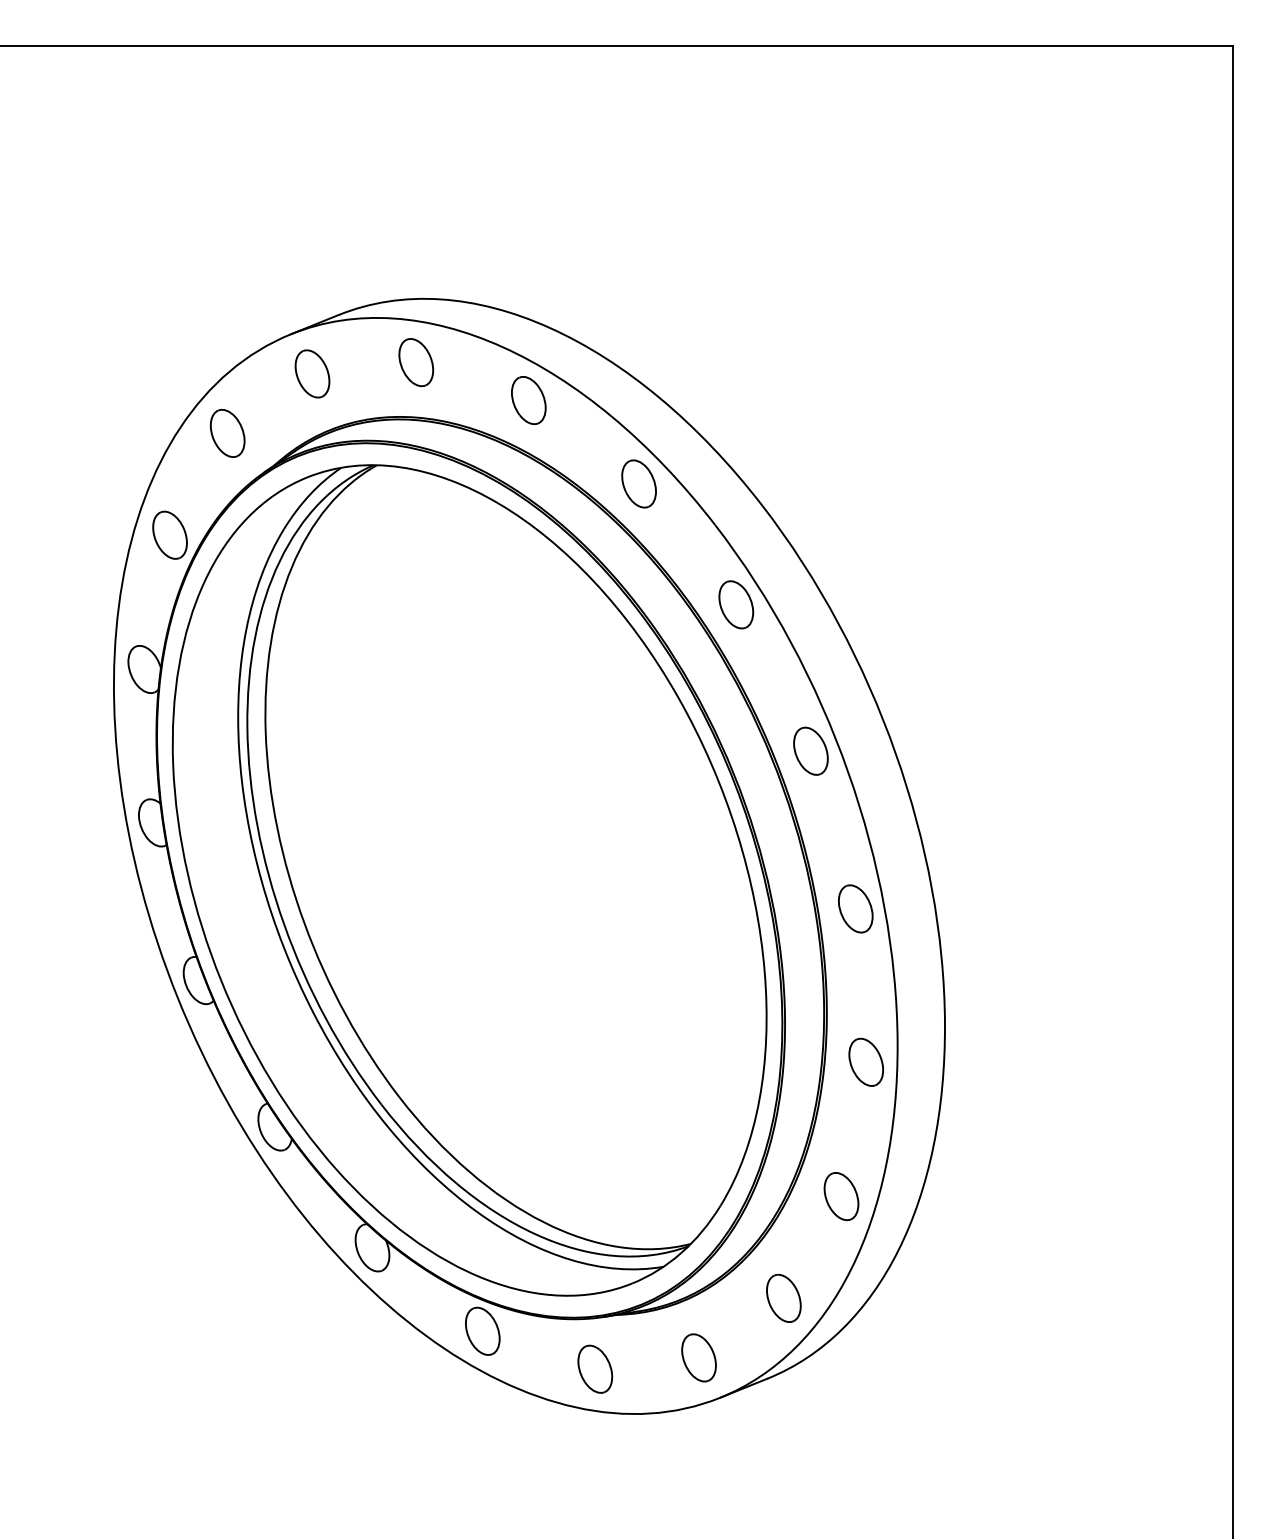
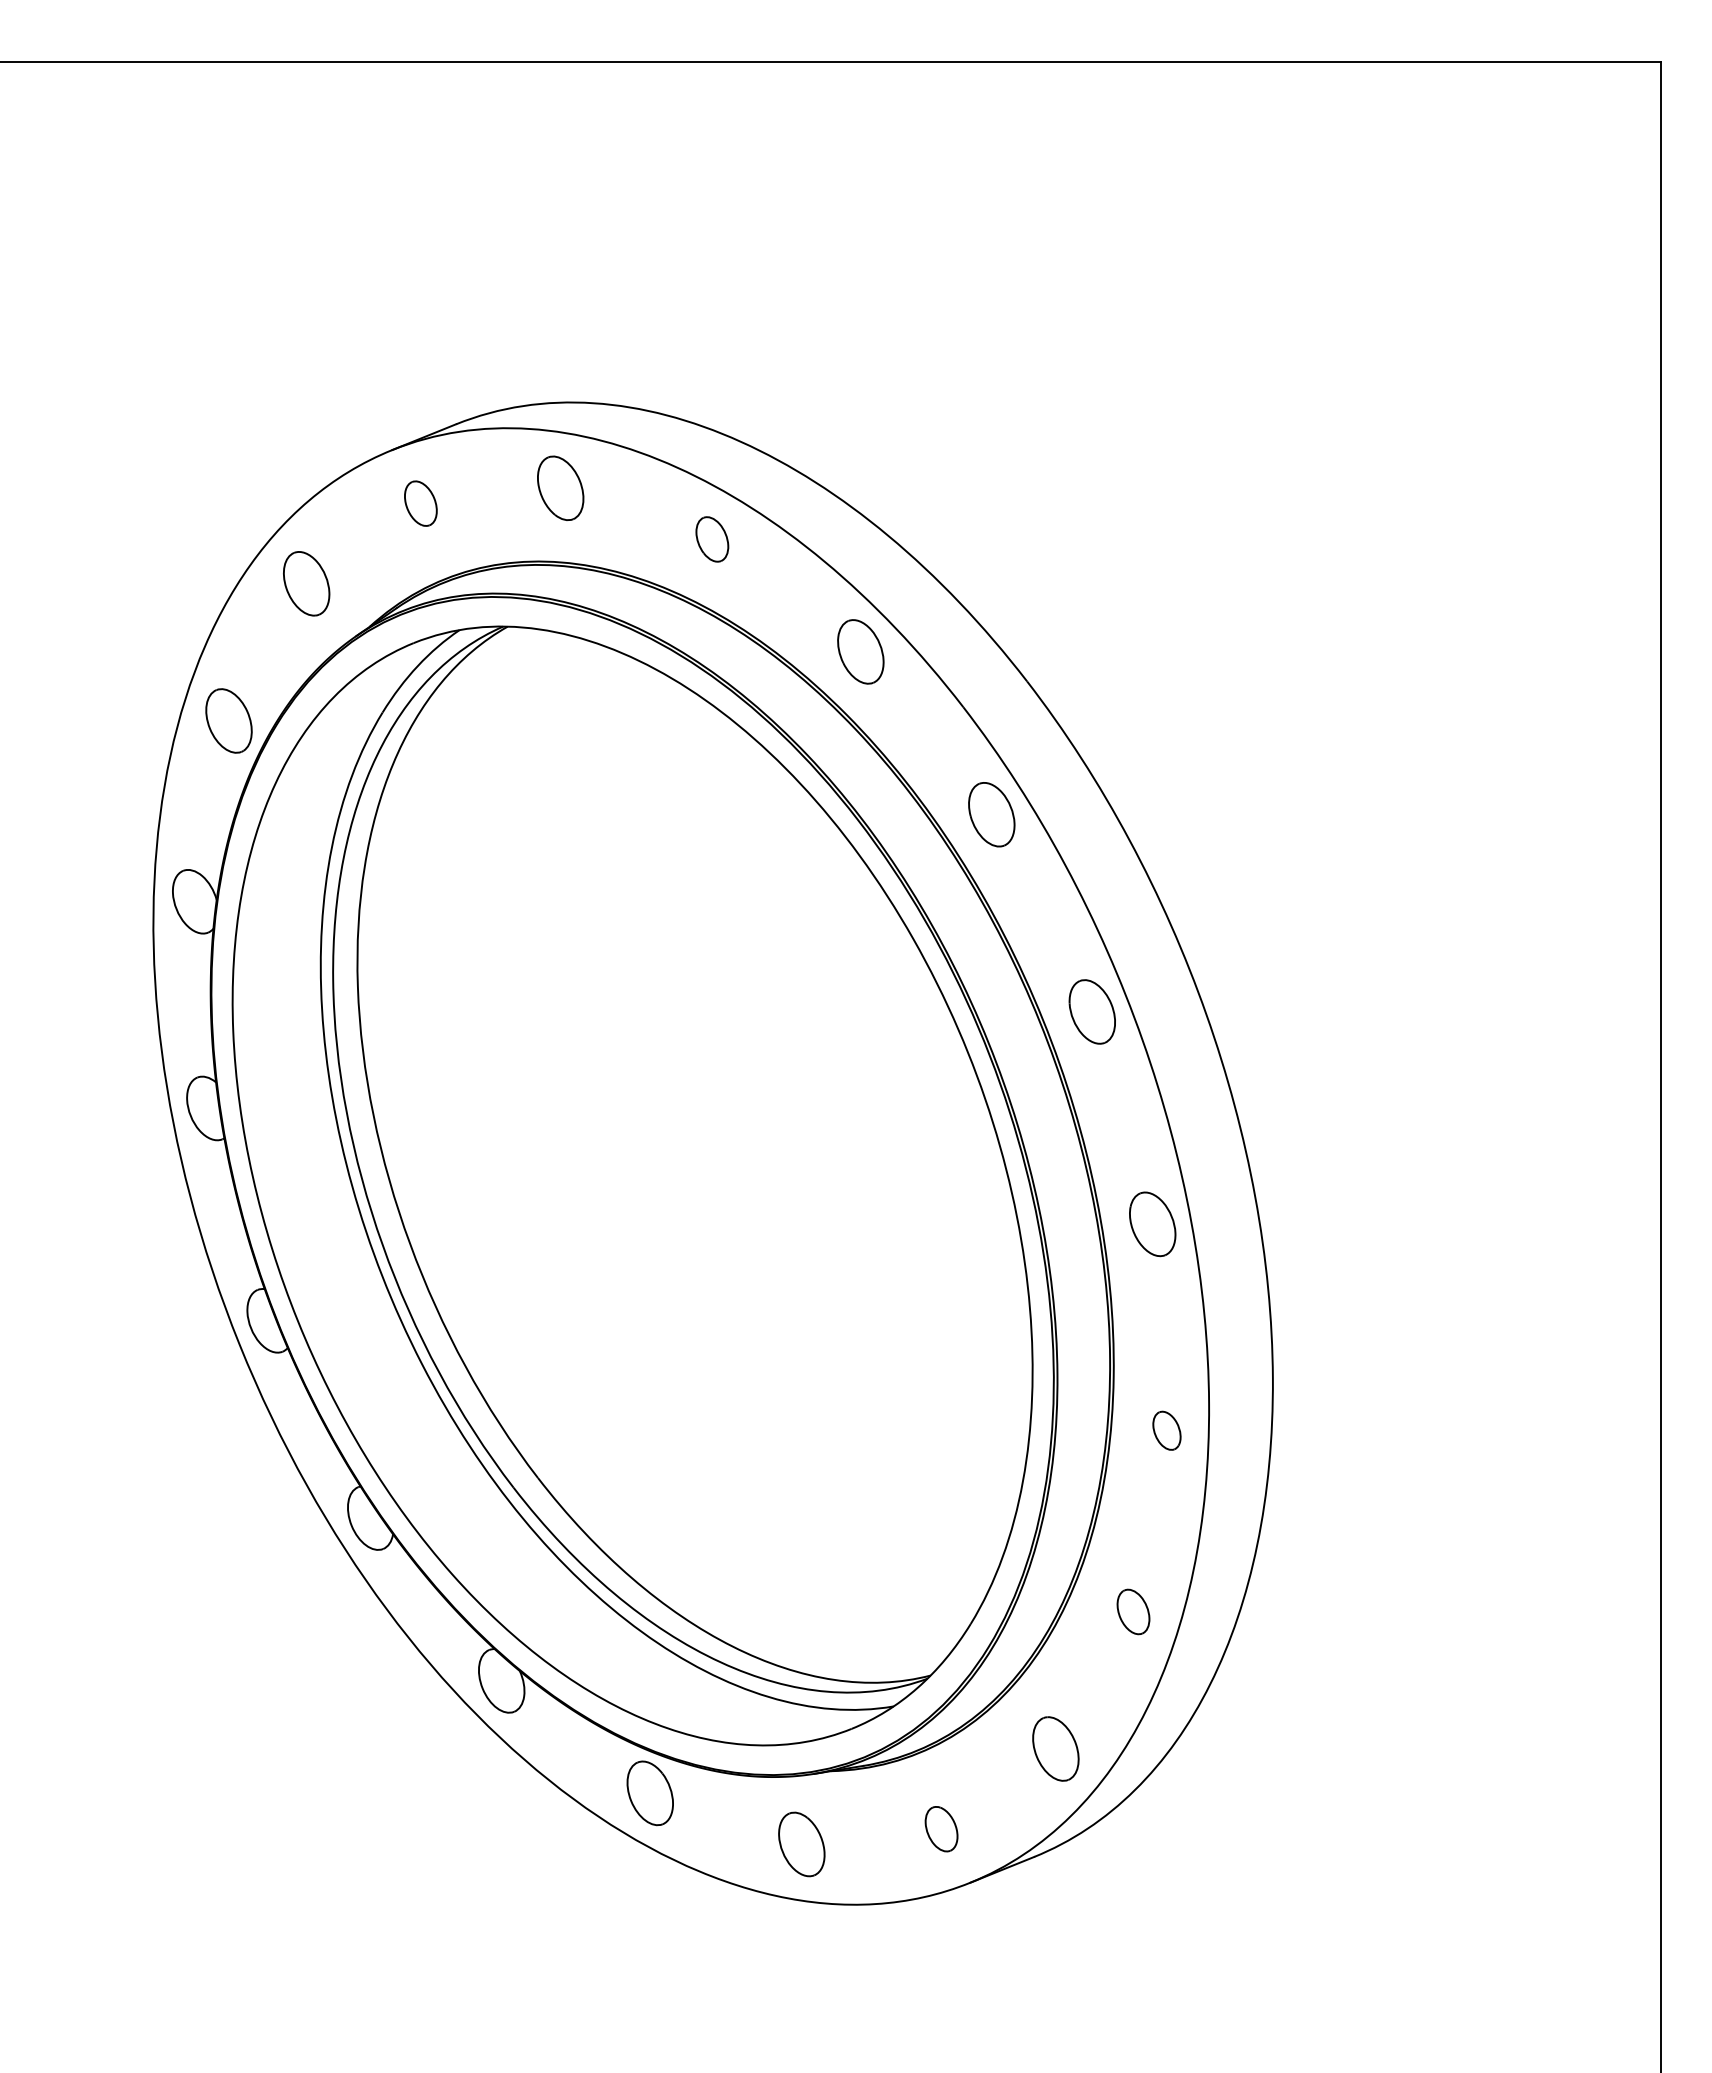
part: (312, 373) -> (420, 503), size x0.7
part: (528, 400) -> (711, 539), size x0.7
part: (866, 1061) -> (1167, 1429), size x0.6
part: (841, 1196) -> (1133, 1611), size x0.7
part: (698, 1357) -> (940, 1828), size x0.7

